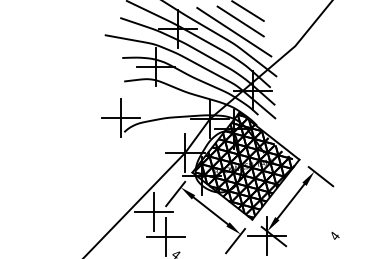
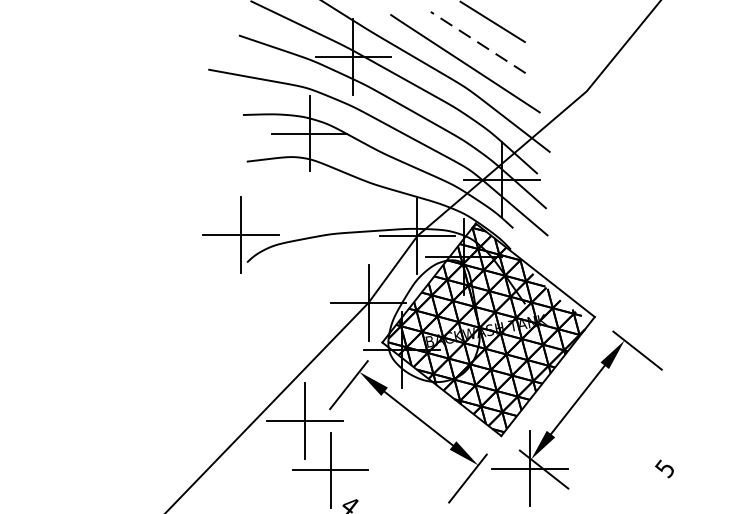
line: (240, 21) -> (477, 42), solid -> dashed
text: (334, 235) -> (664, 467), 4 -> 5

